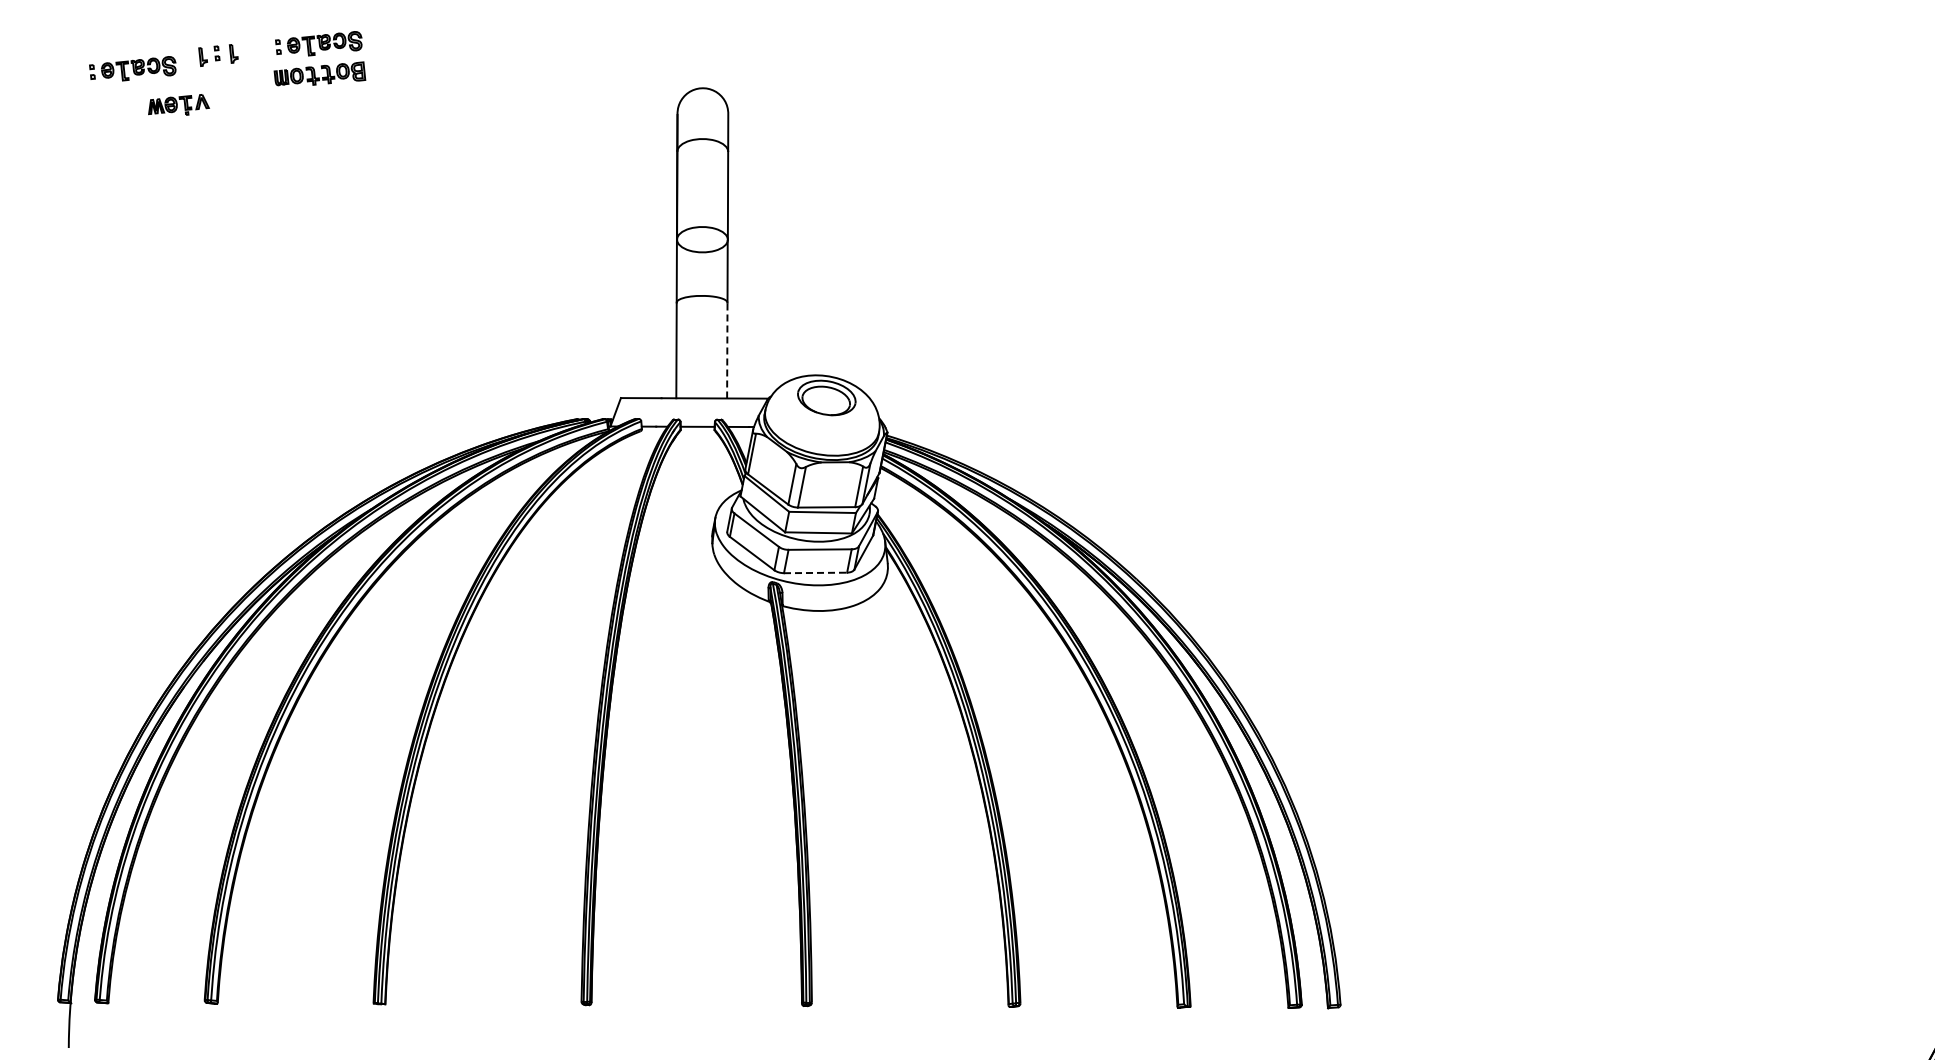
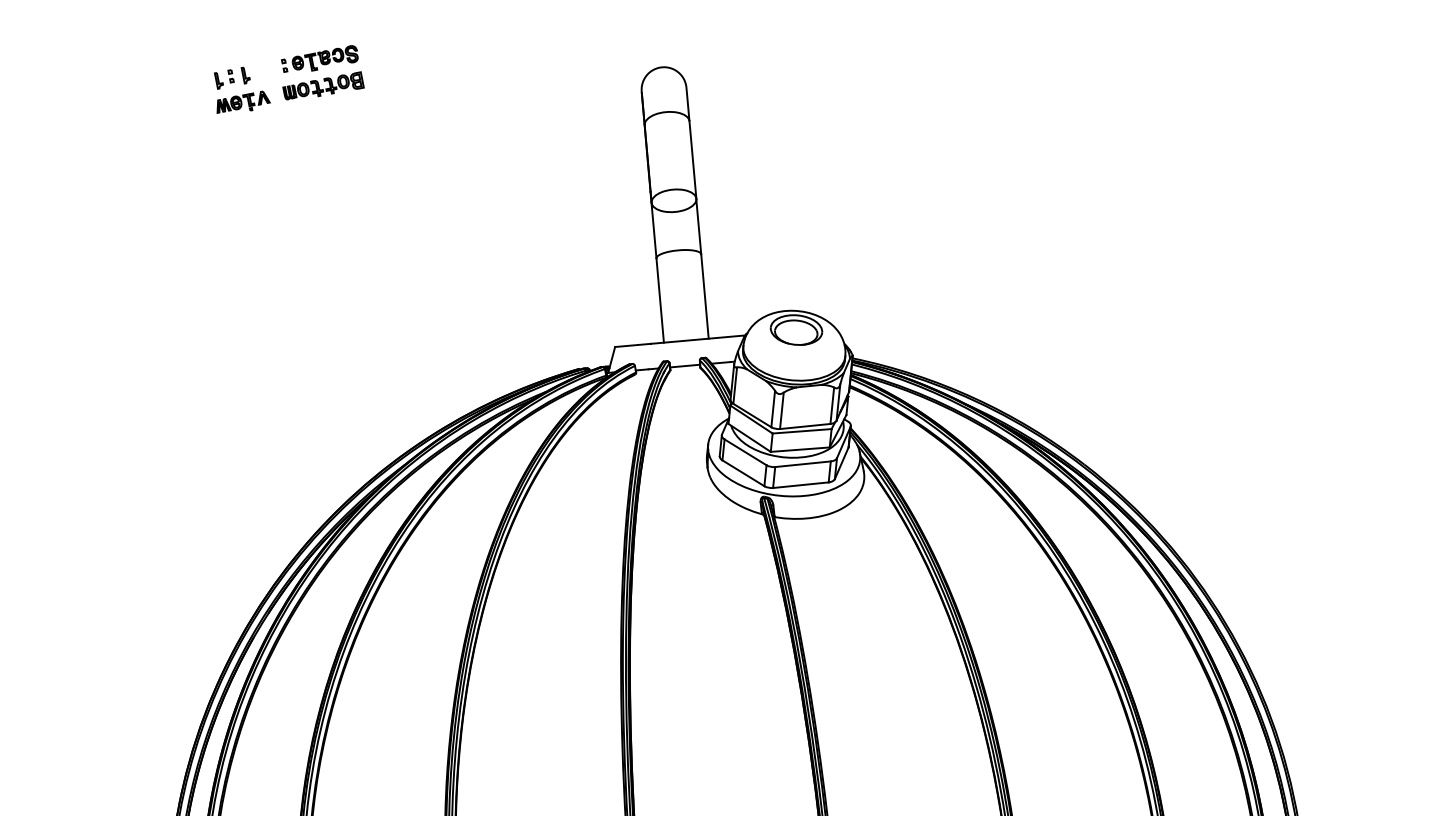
part: (132, 68) -> (157, 96), removed
part: (178, 104) -> (242, 102), moved
line: (727, 350) -> (705, 296), dashed -> solid
line: (815, 572) -> (800, 484), dashed -> solid

